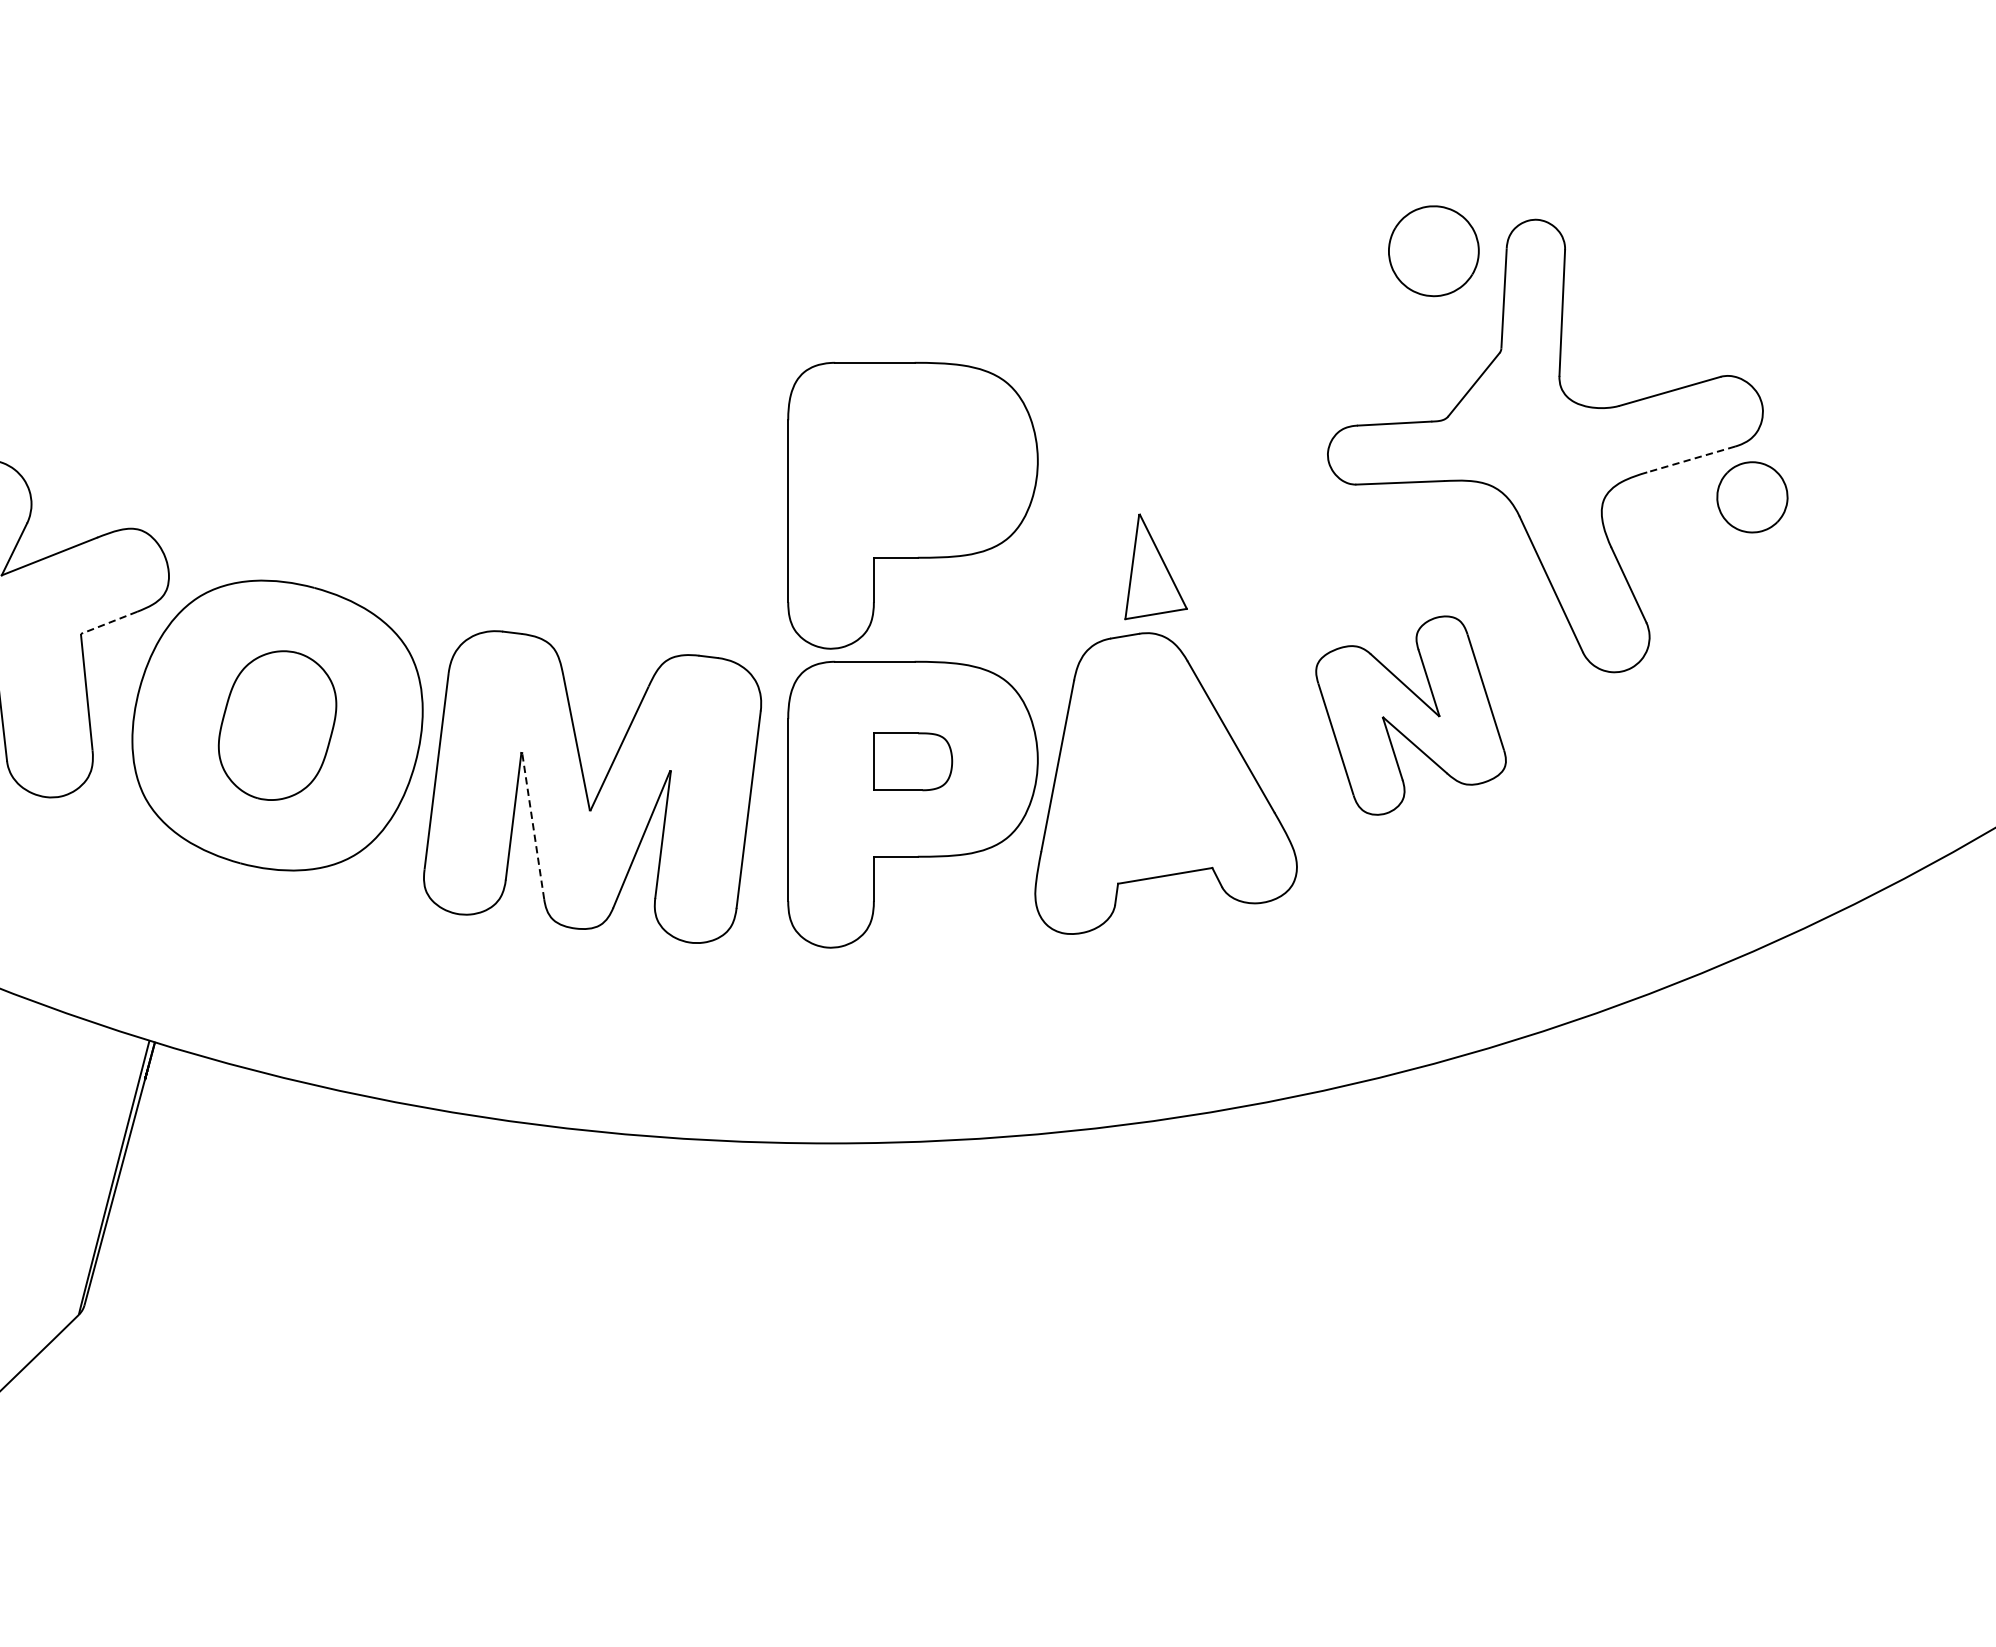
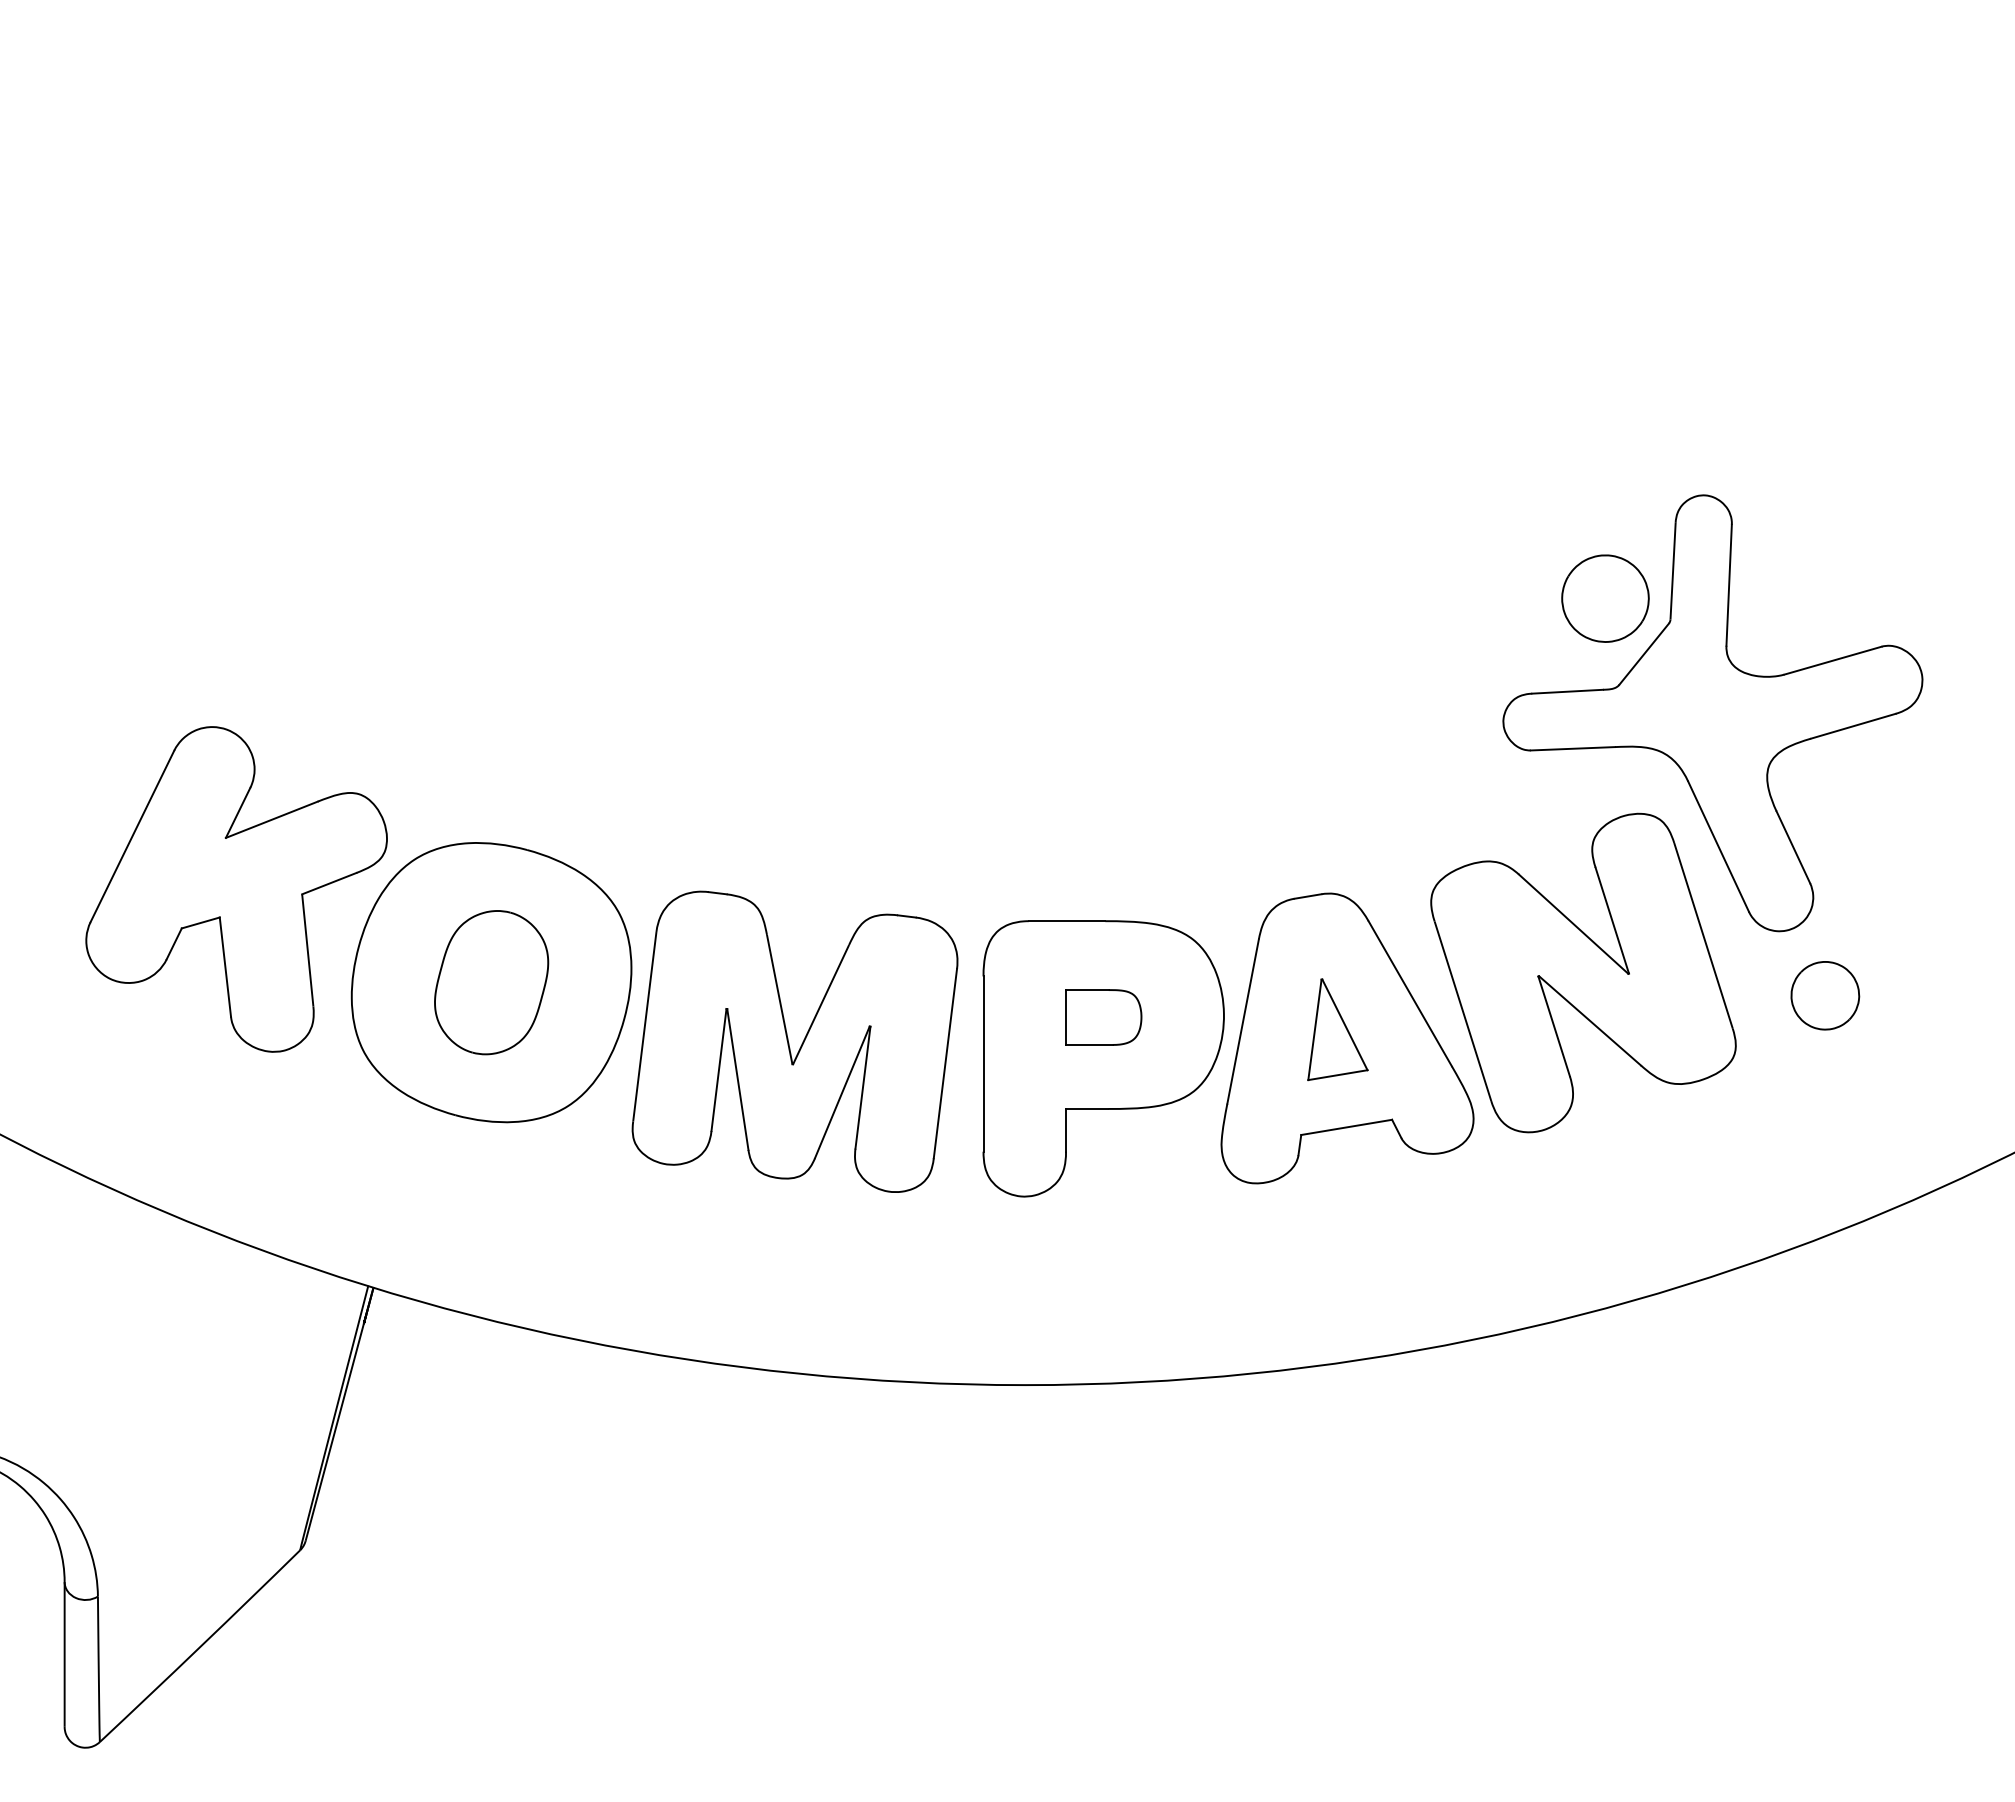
part: (1433, 251) -> (1605, 598), moved
line: (1690, 459) -> (1852, 726), dashed -> solid
part: (1752, 497) -> (1825, 995), moved
part: (912, 505) -> (1103, 770), removed
part: (1155, 566) -> (1337, 1029), moved
line: (108, 622) -> (328, 883), dashed -> solid
part: (1411, 715) -> (1583, 972), size x1.67
line: (532, 826) -> (737, 1079), dashed -> solid

